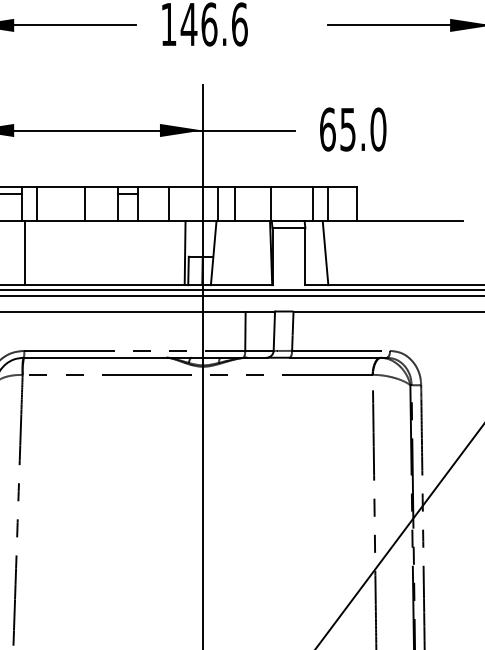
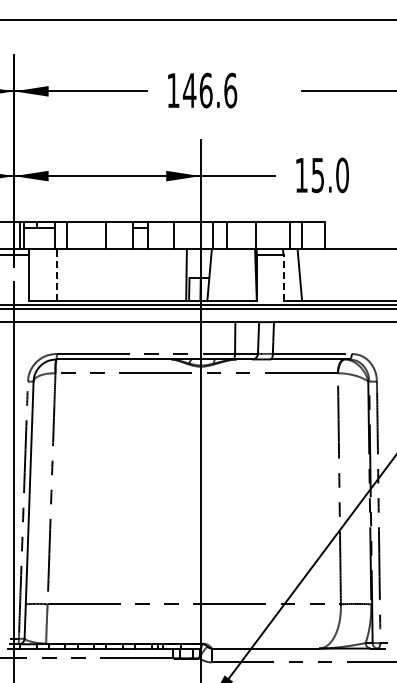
text: (327, 129) -> (301, 175), 65.0 -> 15.0
line: (25, 253) -> (57, 275), solid -> dashed
line: (305, 256) -> (283, 277), solid -> dashed

